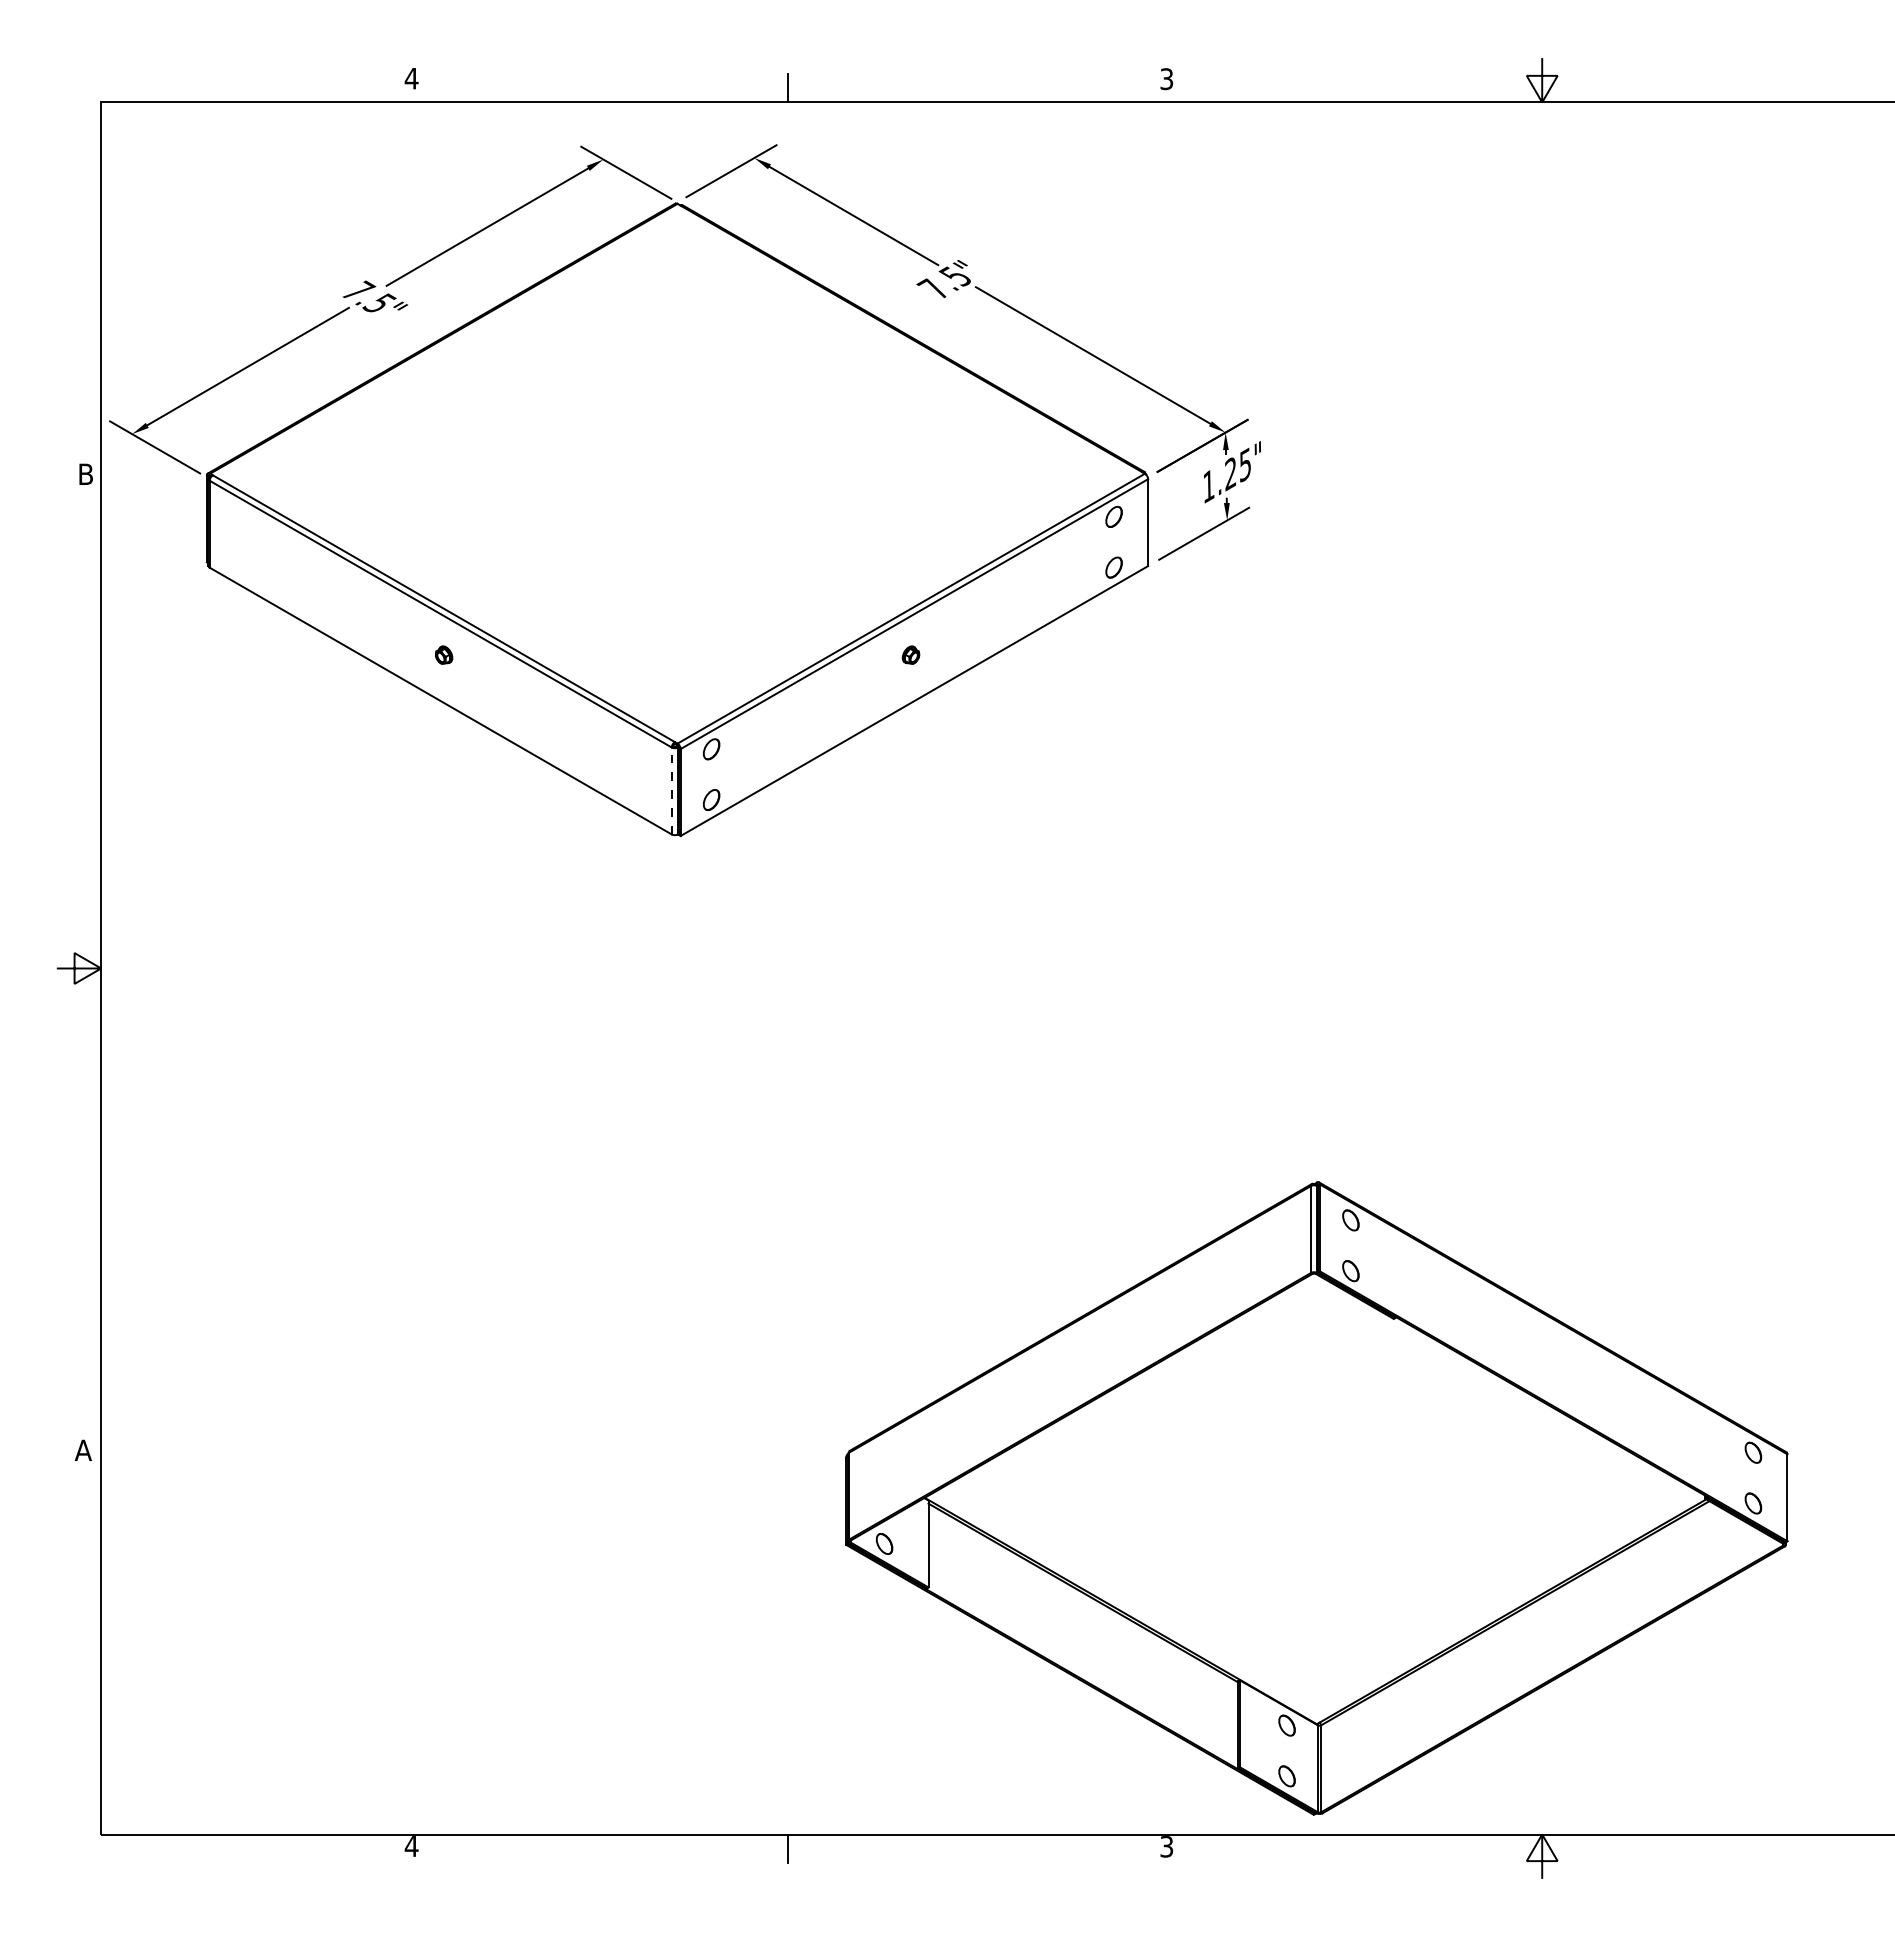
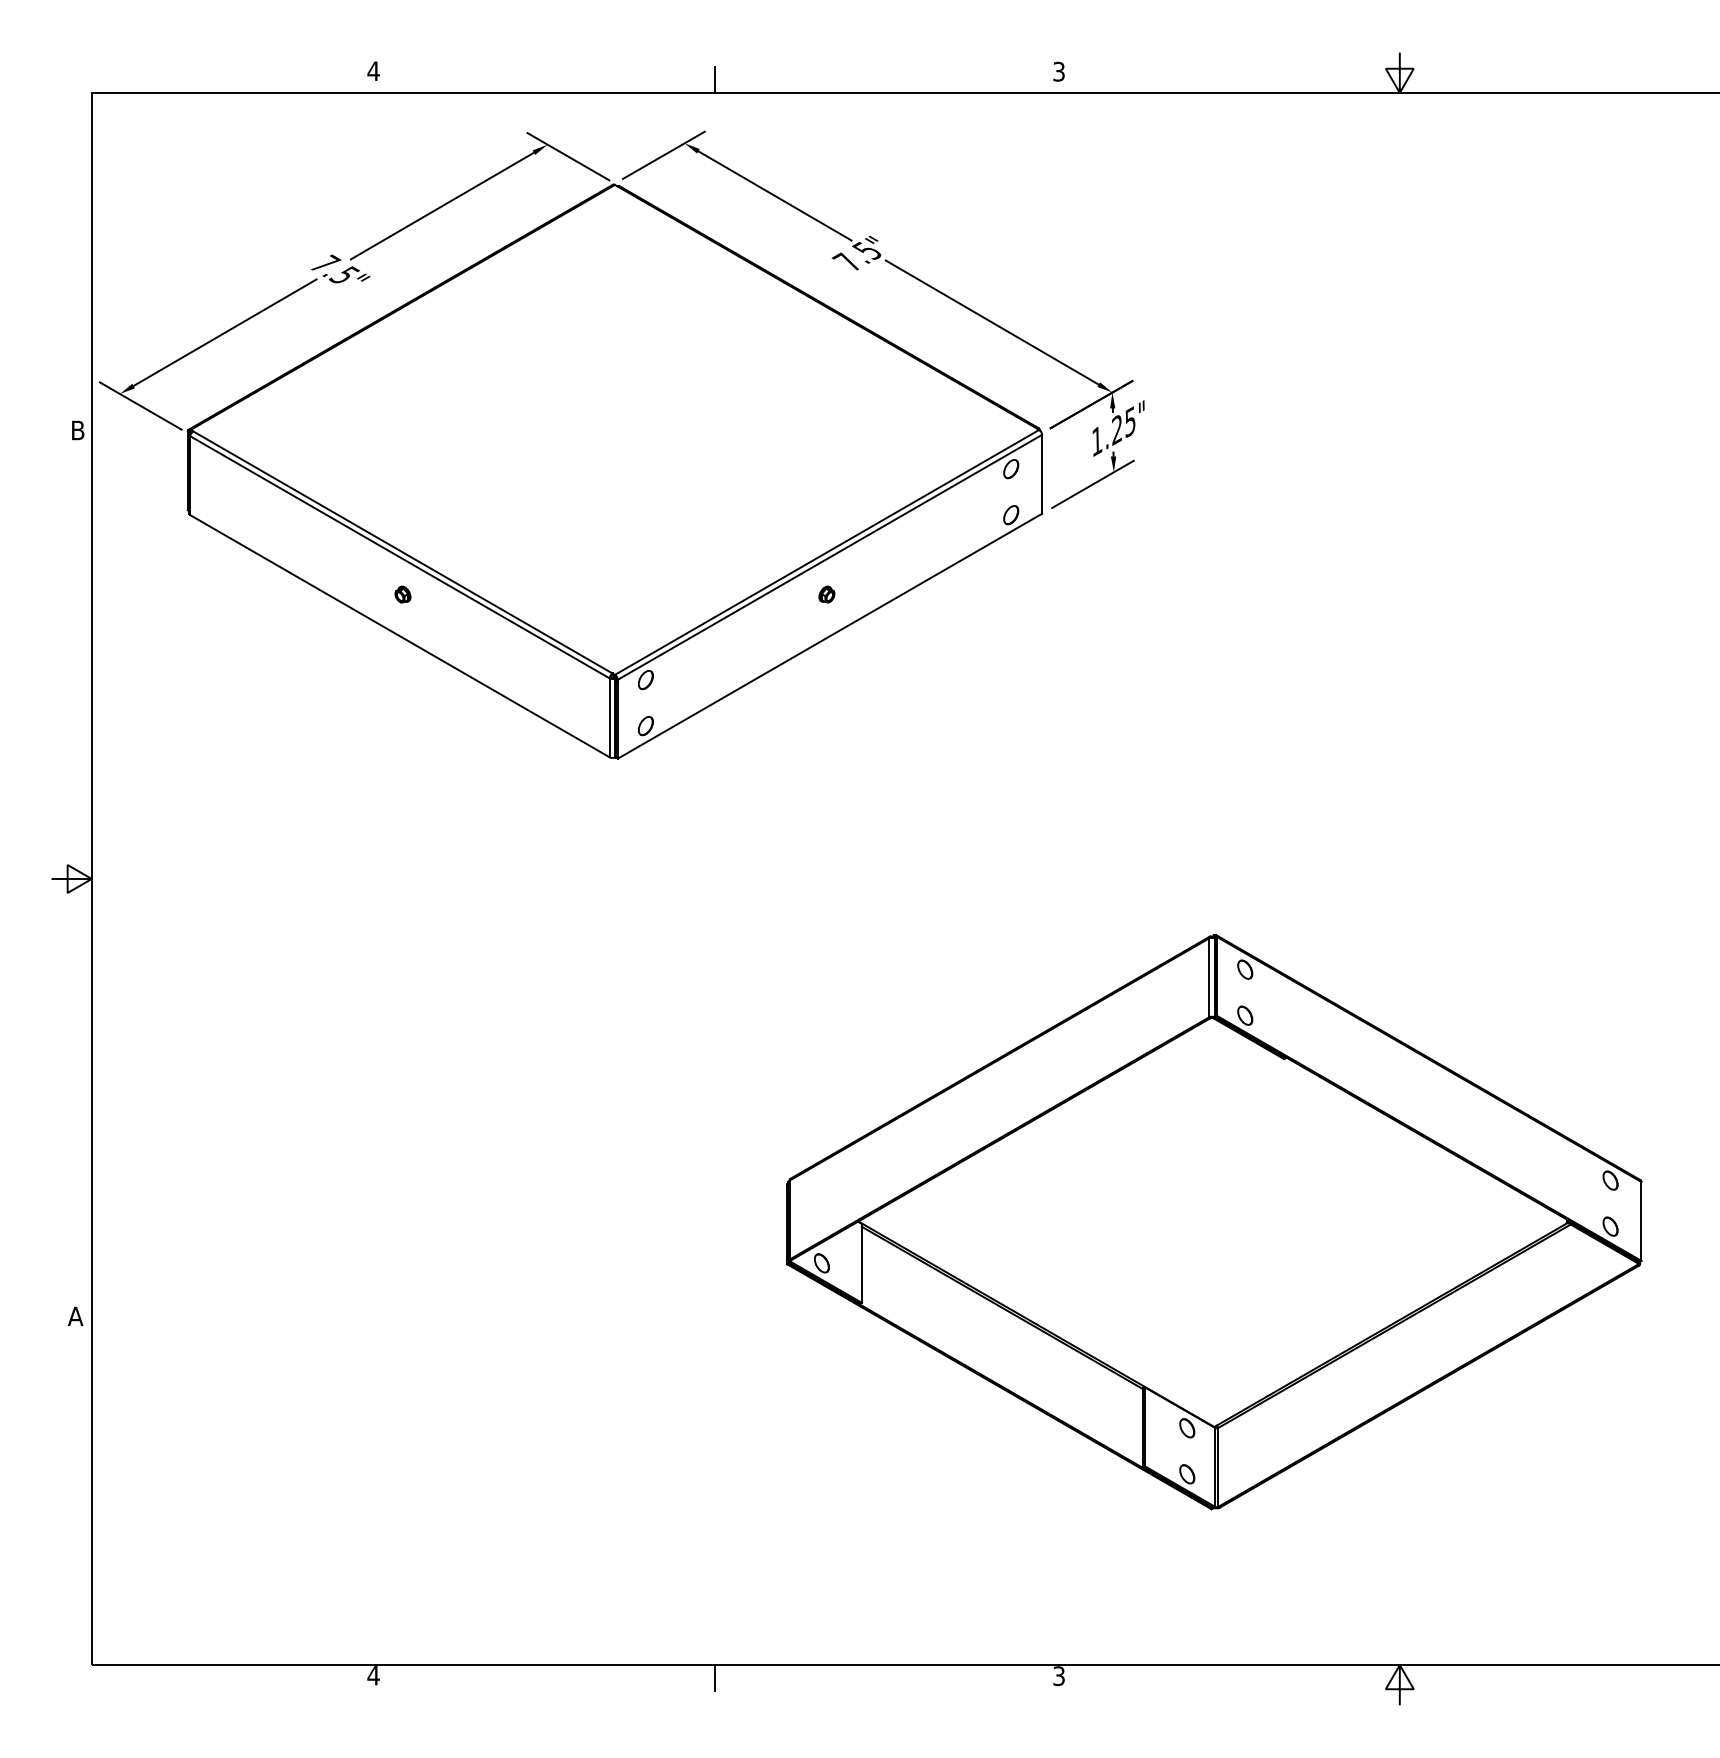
line: (671, 790) -> (609, 717), dashed -> solid
part: (1316, 1498) -> (1214, 1222), moved

